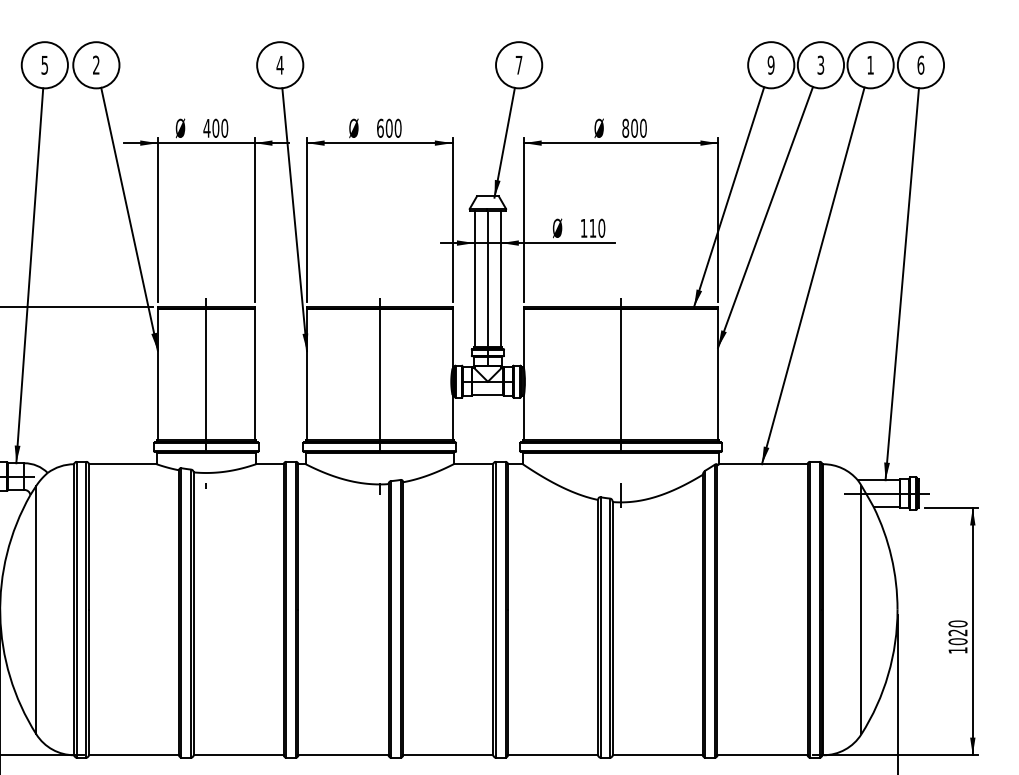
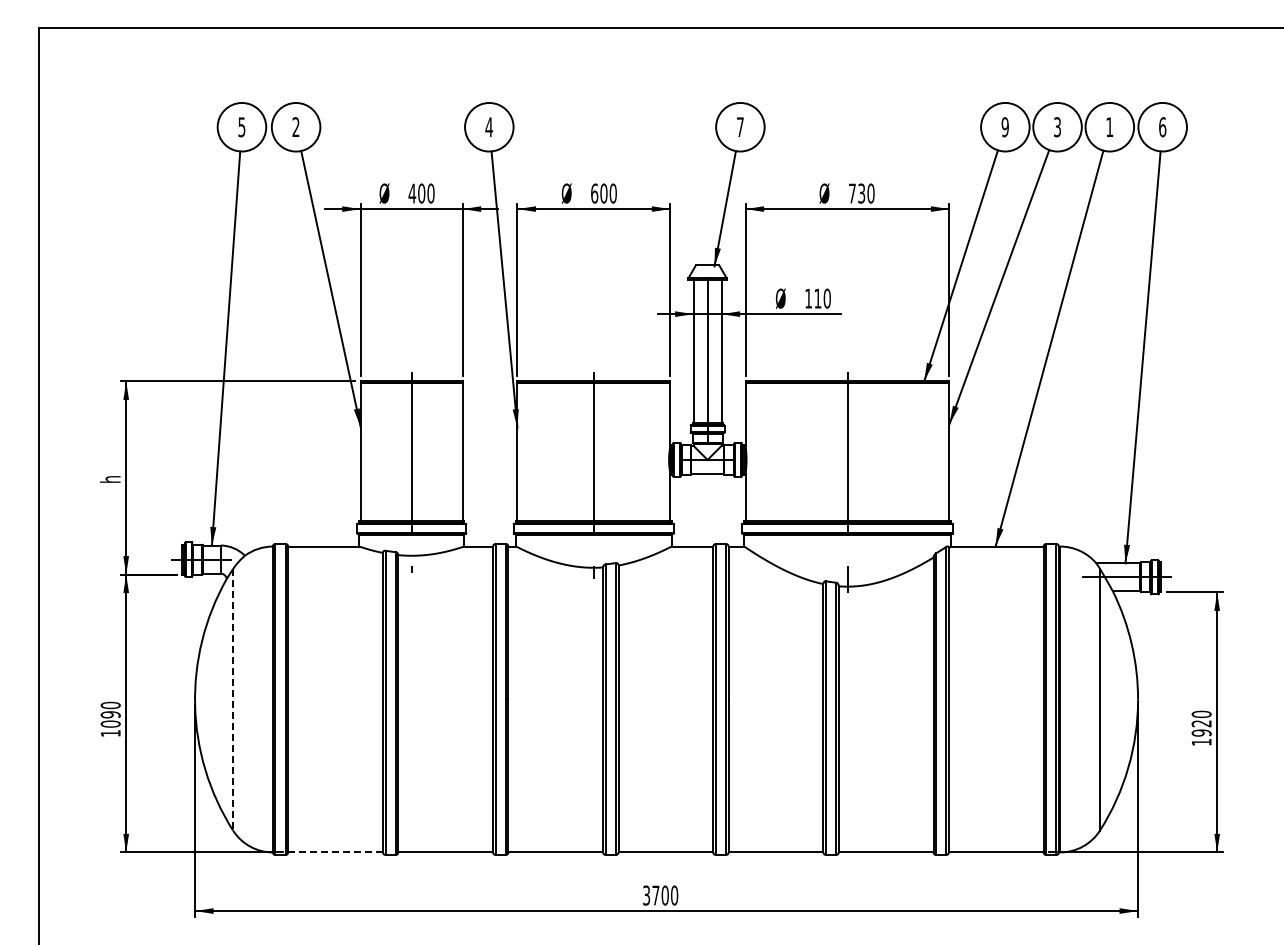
text: (629, 128) -> (856, 193), 800 -> 730
line: (36, 609) -> (233, 699), solid -> dashed
text: (957, 641) -> (1201, 732), 1020 -> 1920
line: (134, 755) -> (336, 852), solid -> dashed

